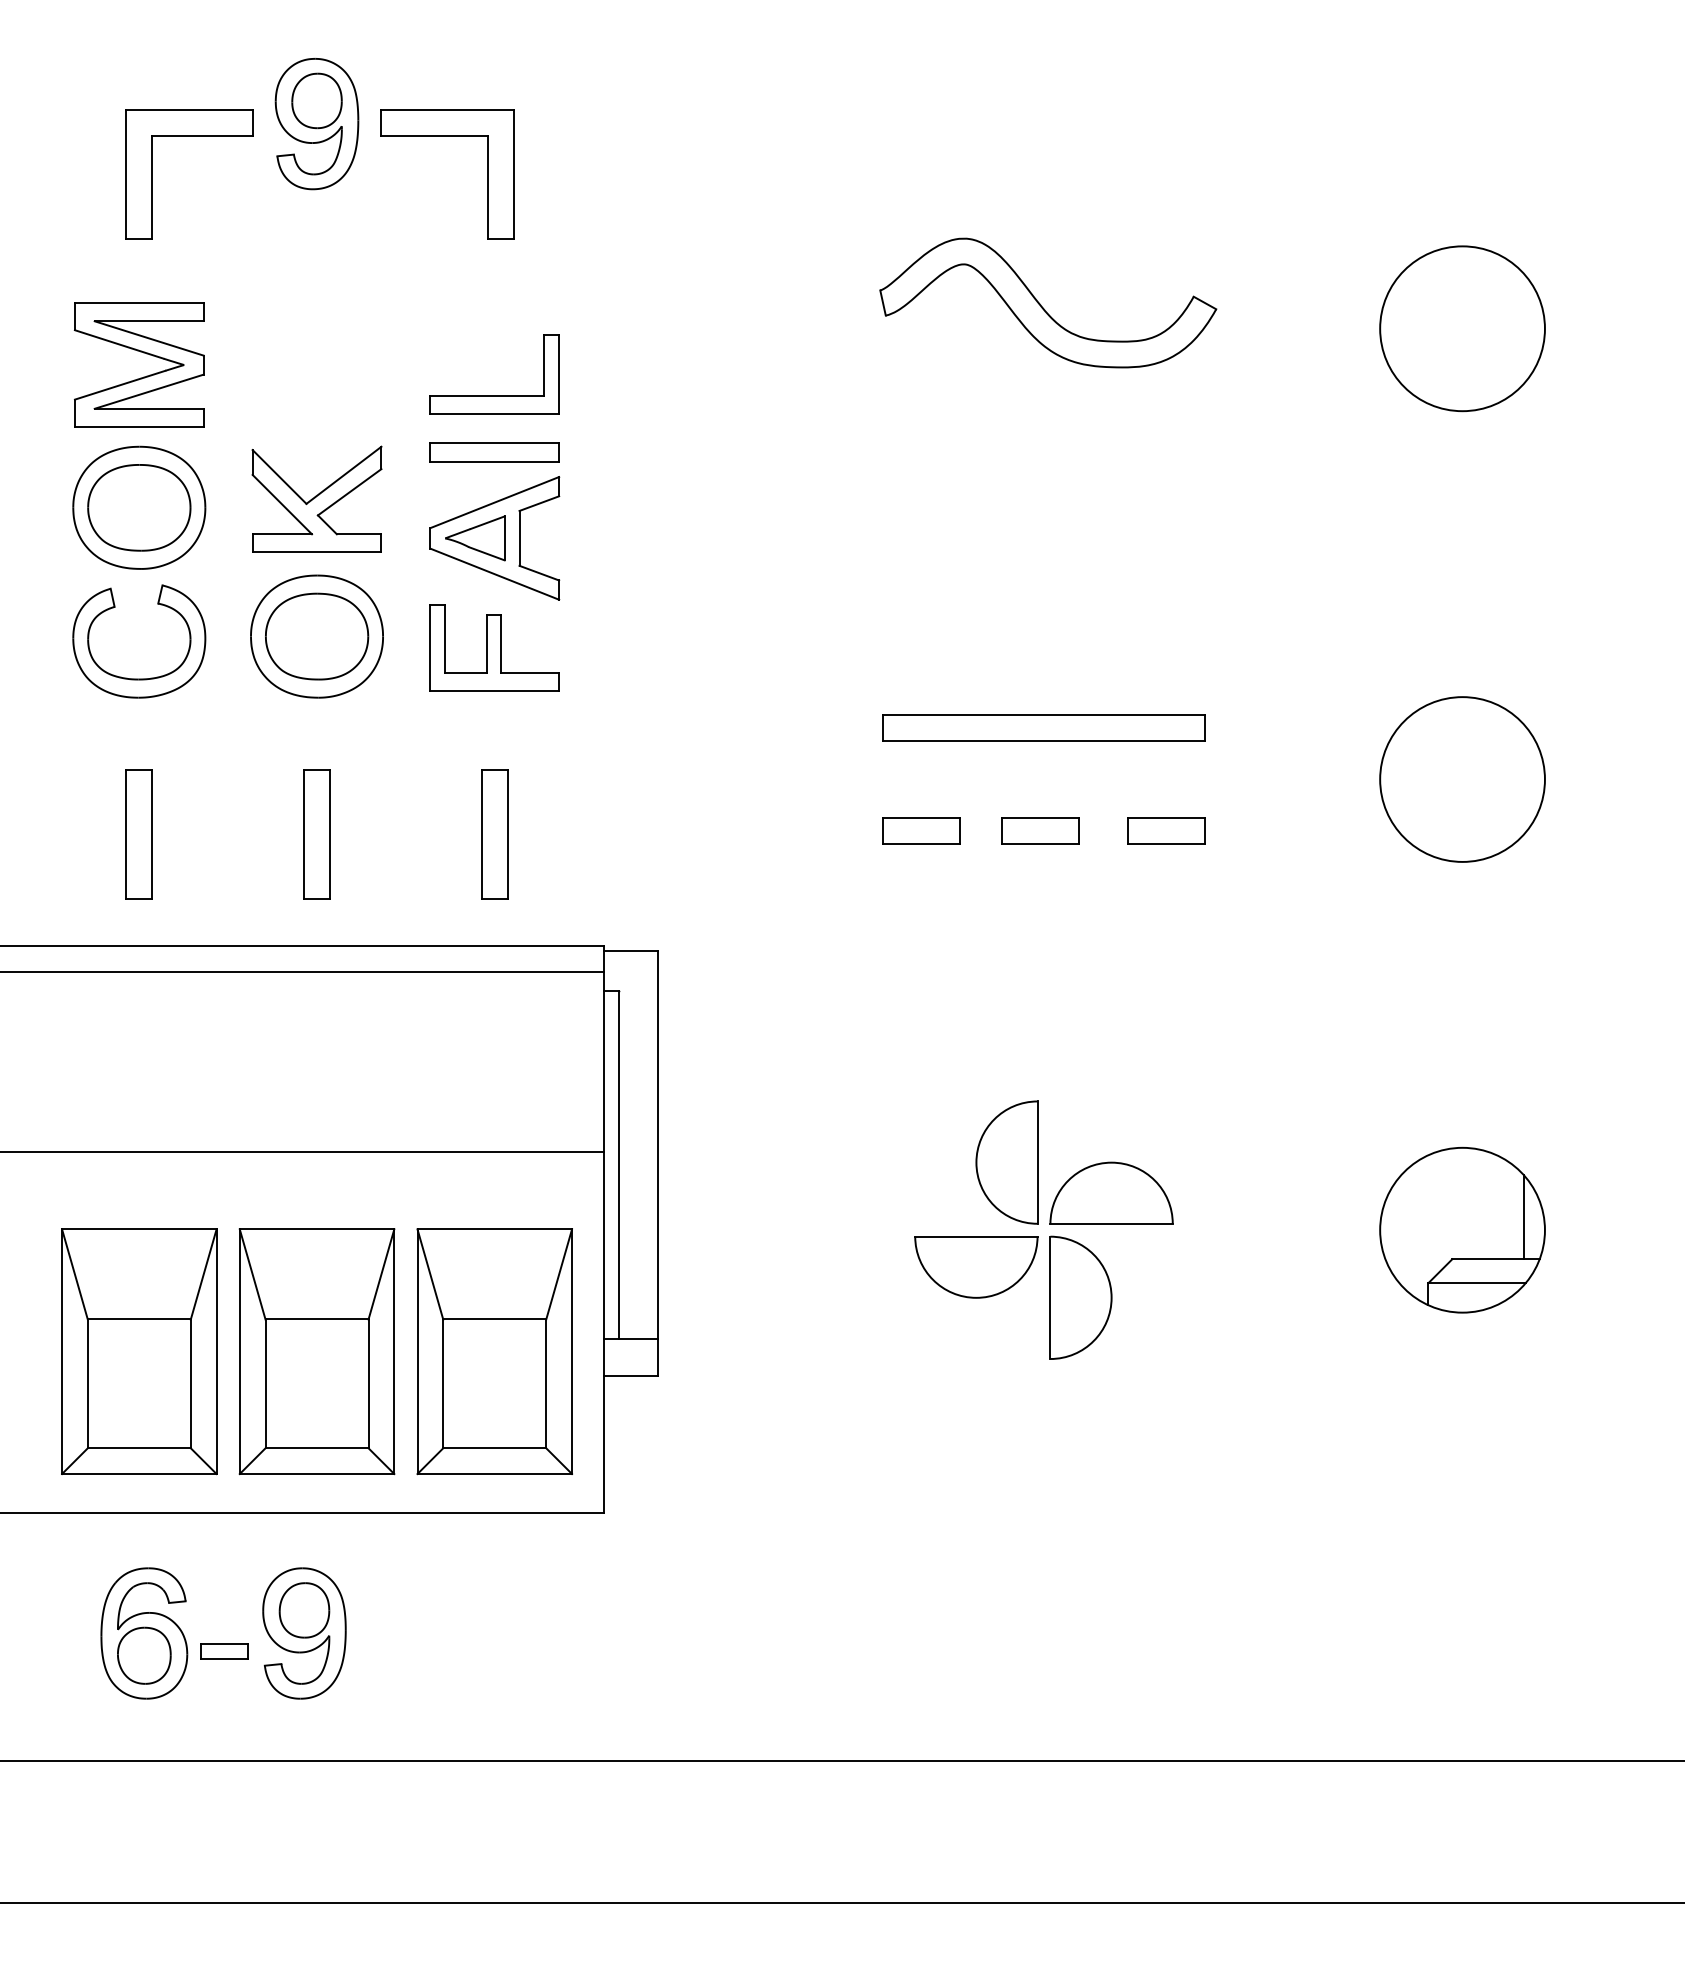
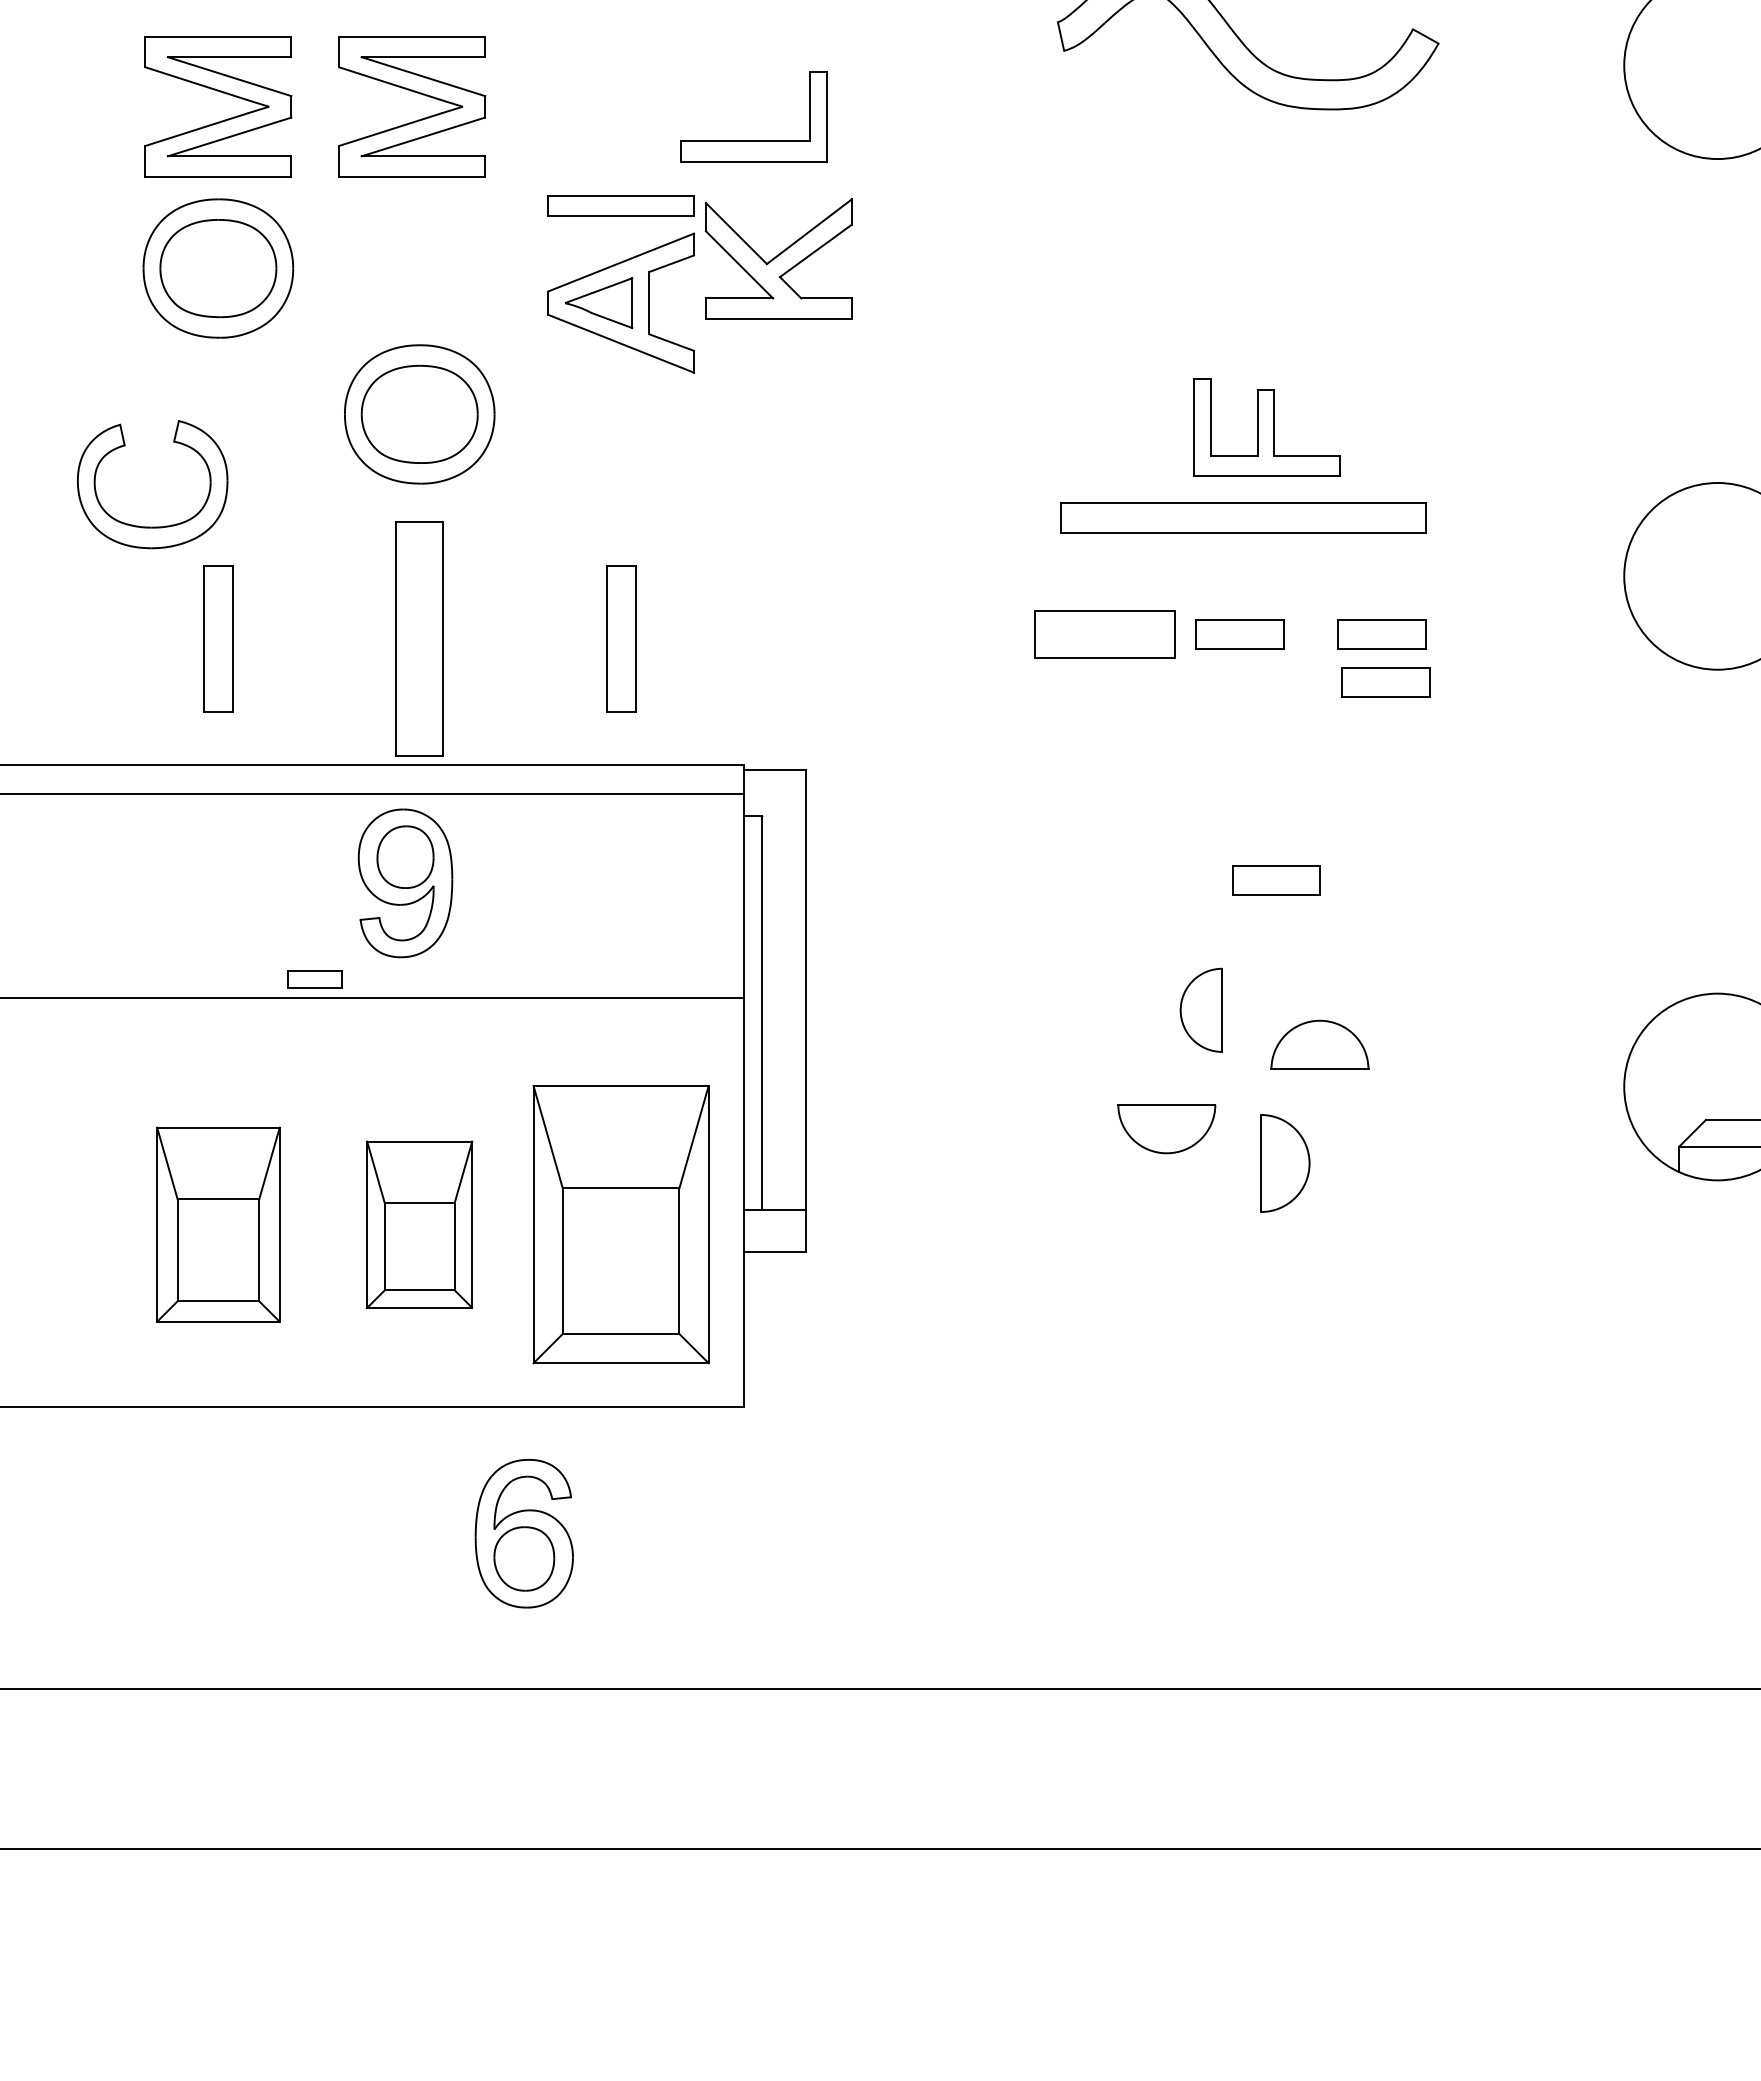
part: (314, 353) -> (416, 93), added
part: (494, 395) -> (753, 141), moved
part: (316, 498) -> (778, 257), moved
part: (494, 647) -> (1266, 426), moved
part: (139, 678) -> (152, 526), moved
part: (921, 830) -> (1104, 634), size x1.6
part: (316, 834) -> (419, 638), size x1.6
part: (1169, 872) -> (1385, 681), added
part: (1073, 1047) -> (1276, 879), added
part: (1006, 1162) -> (1200, 1010), size x0.6
part: (1111, 1192) -> (1319, 1044), size x0.7
part: (976, 1267) -> (1166, 1129), size x0.7
part: (1080, 1297) -> (1284, 1163), size x0.7
part: (139, 1351) -> (218, 1224), size x0.7
part: (316, 1351) -> (419, 1224), size x0.6
part: (144, 1633) -> (524, 1533), moved
part: (304, 1633) -> (405, 883), moved
part: (224, 1651) -> (314, 979), moved

